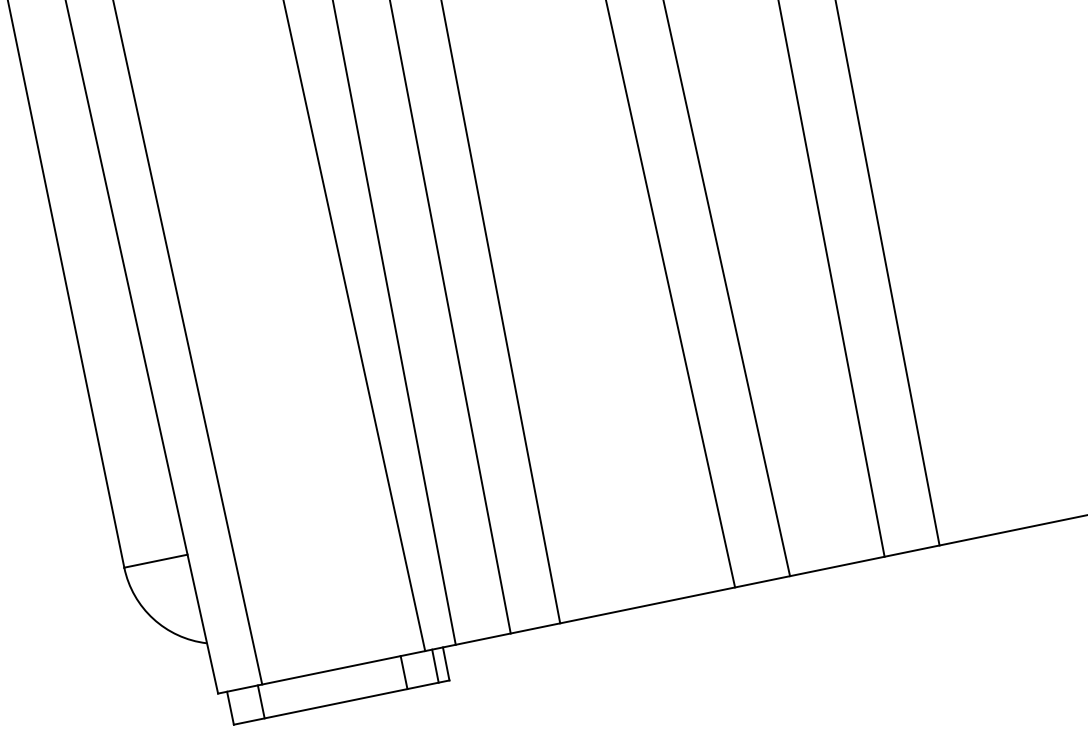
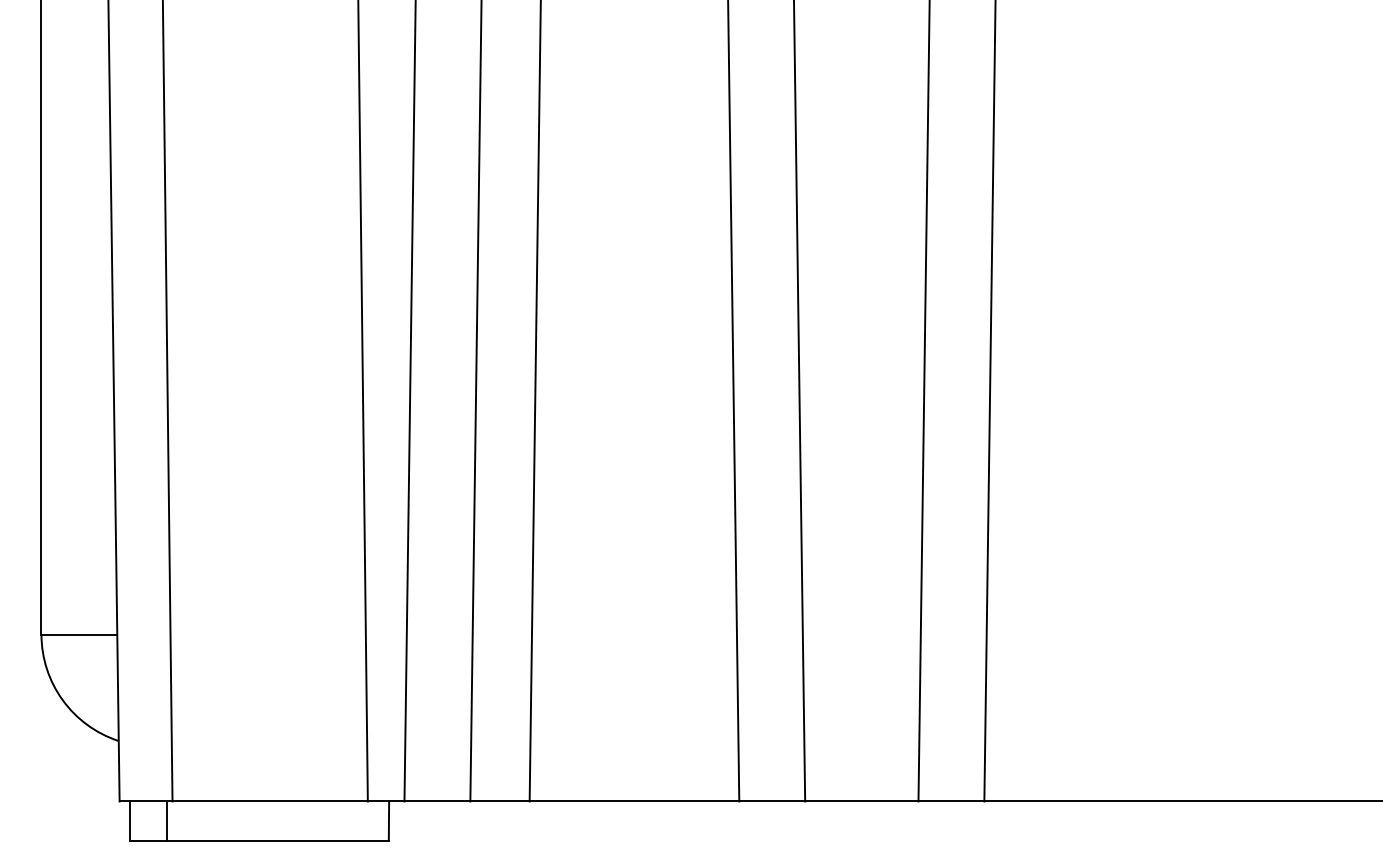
line: (435, 666) -> (375, 821), removed
line: (404, 672) -> (338, 821), removed

